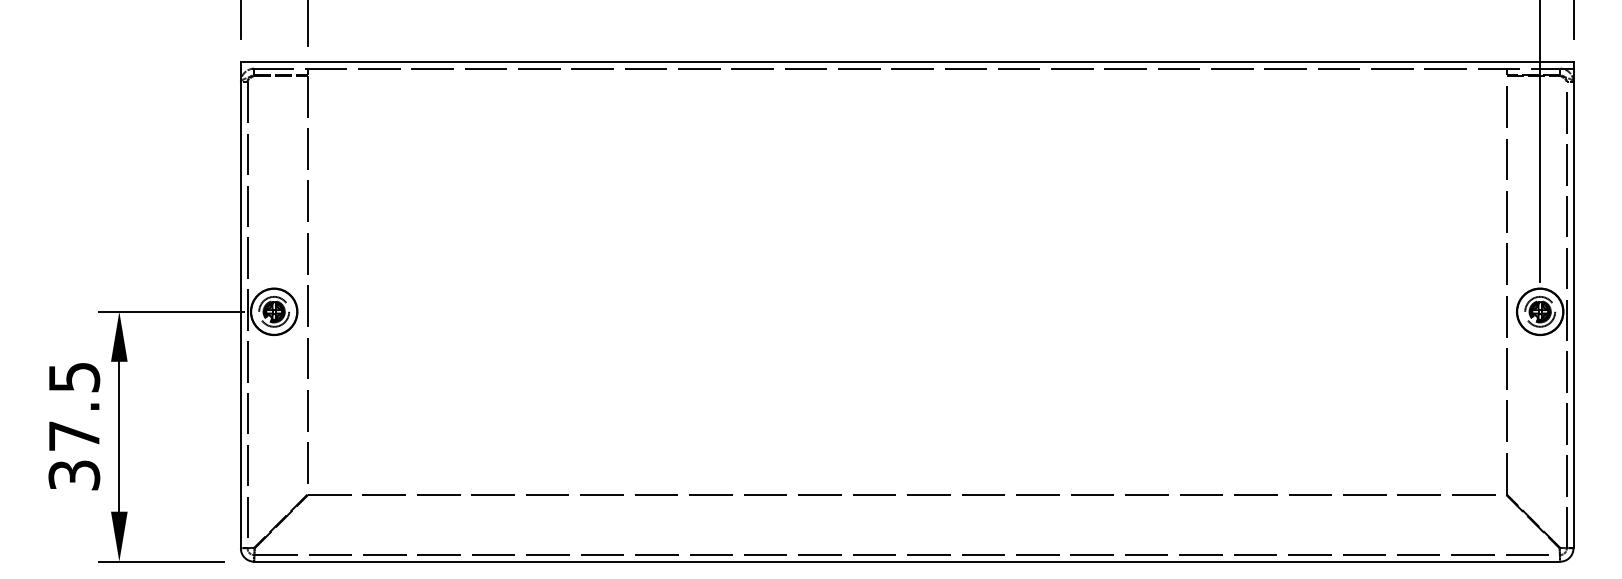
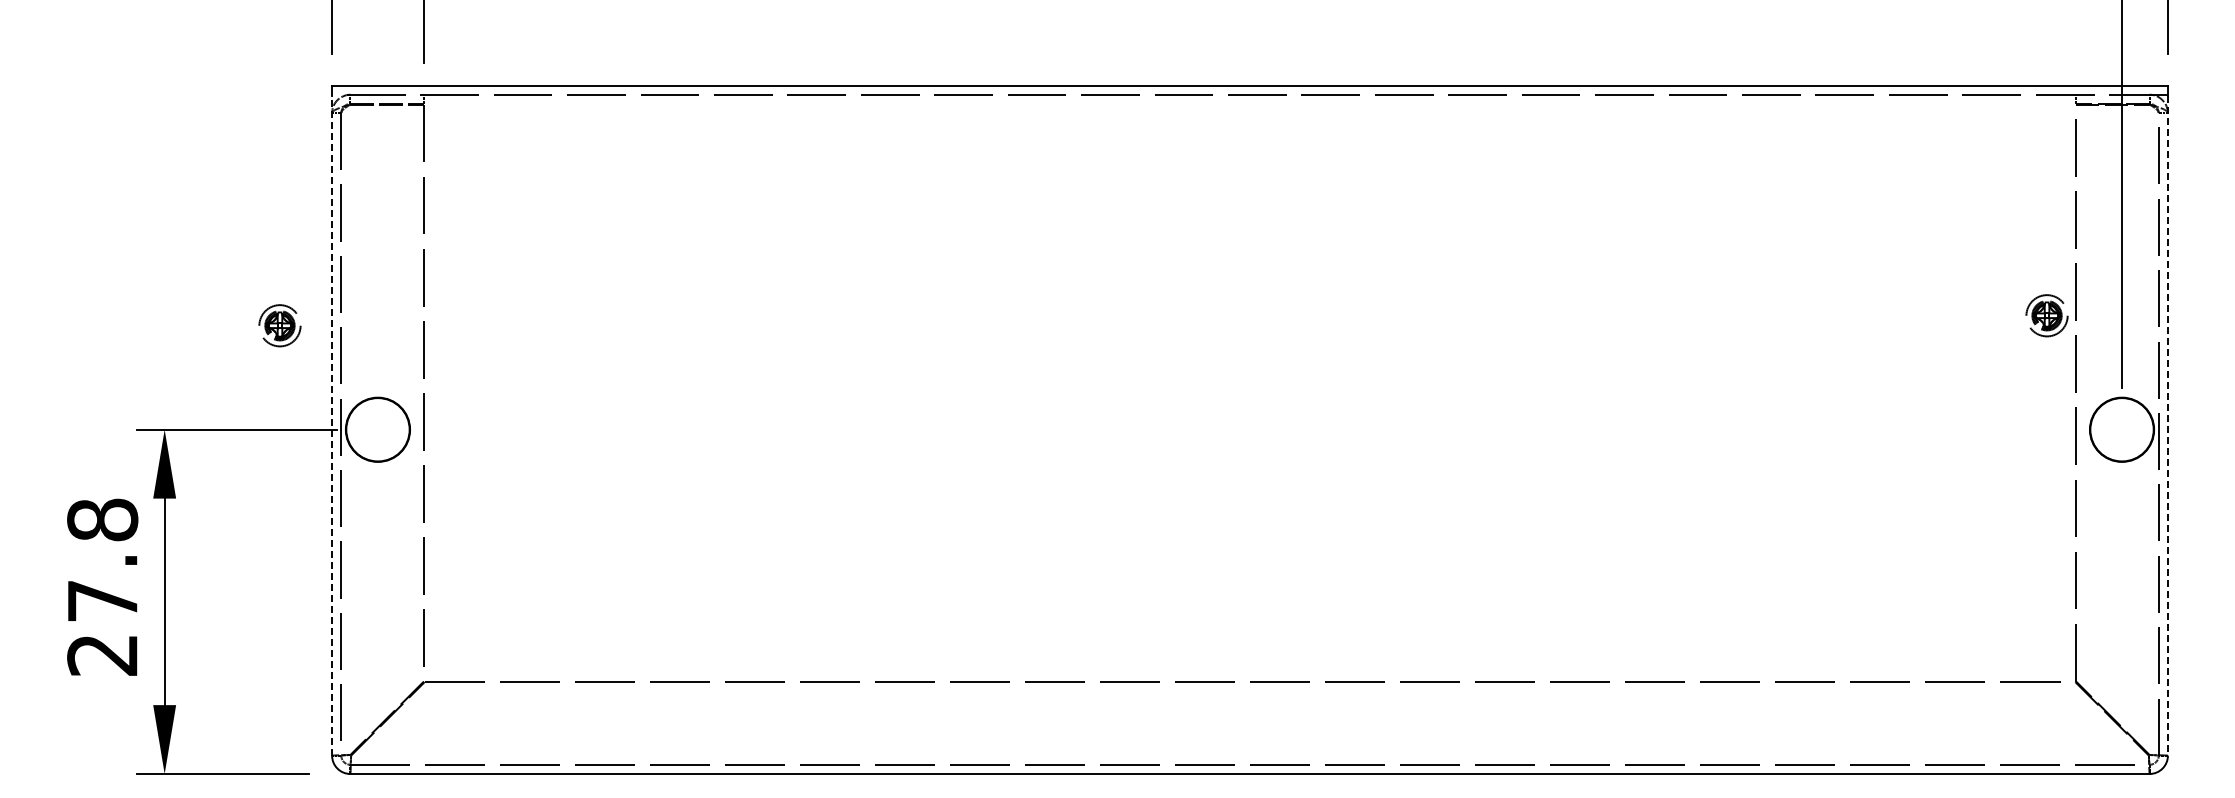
line: (241, 308) -> (332, 425), solid -> dashed
line: (1573, 308) -> (2167, 425), solid -> dashed
part: (273, 311) -> (279, 325), moved
part: (1539, 311) -> (2046, 315), moved
text: (74, 425) -> (102, 586), 37.5 -> 27.8

